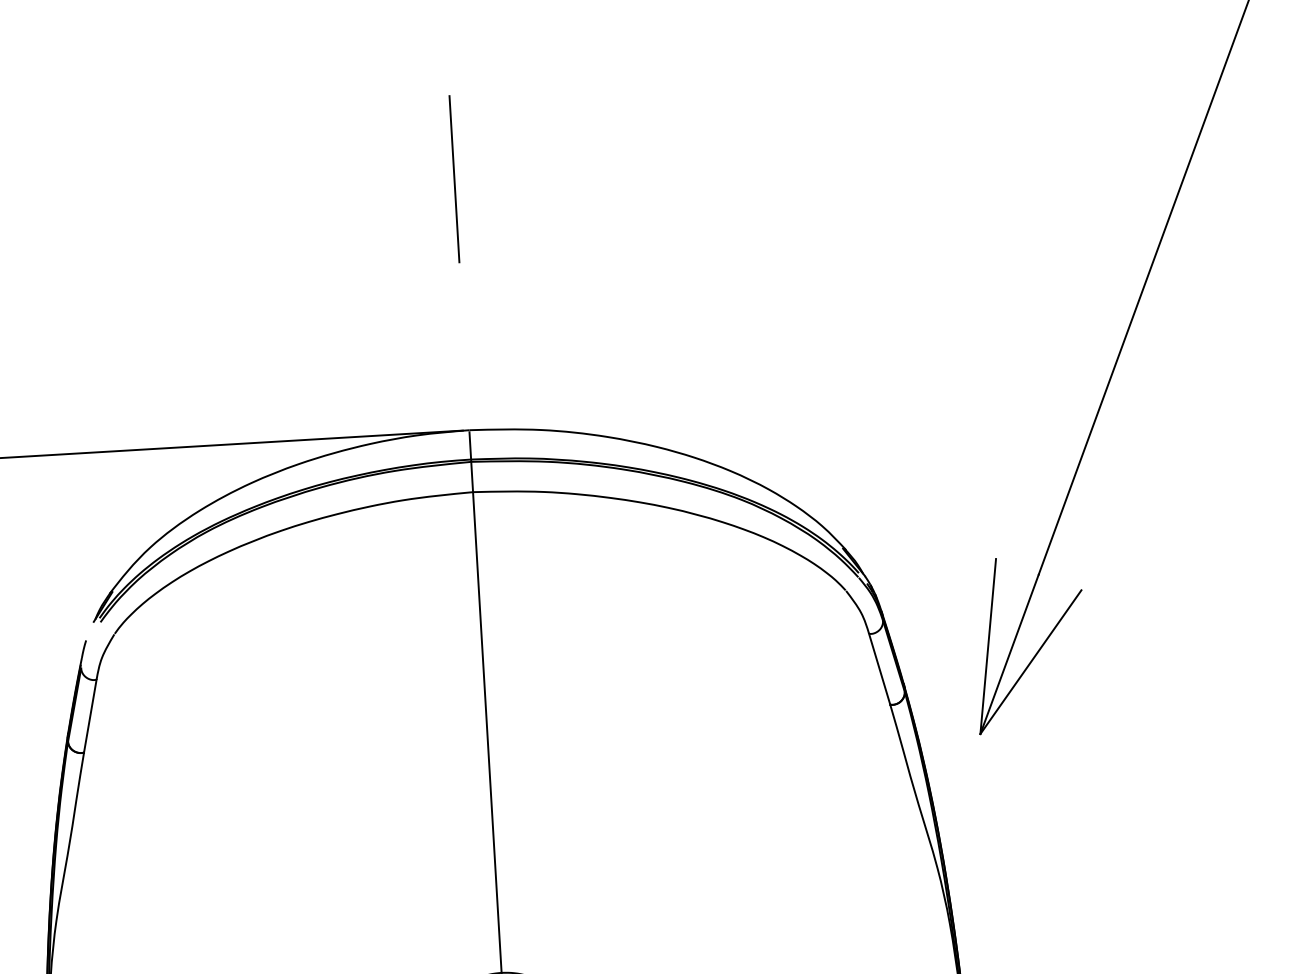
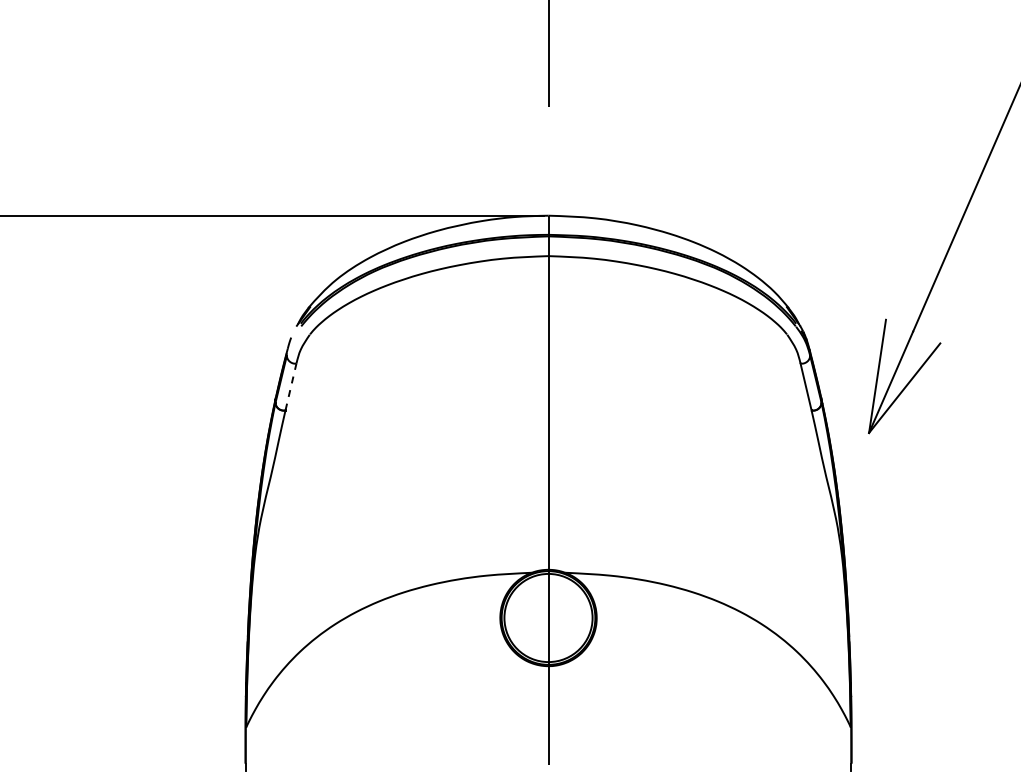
line: (91, 715) -> (291, 386), solid -> dashed

